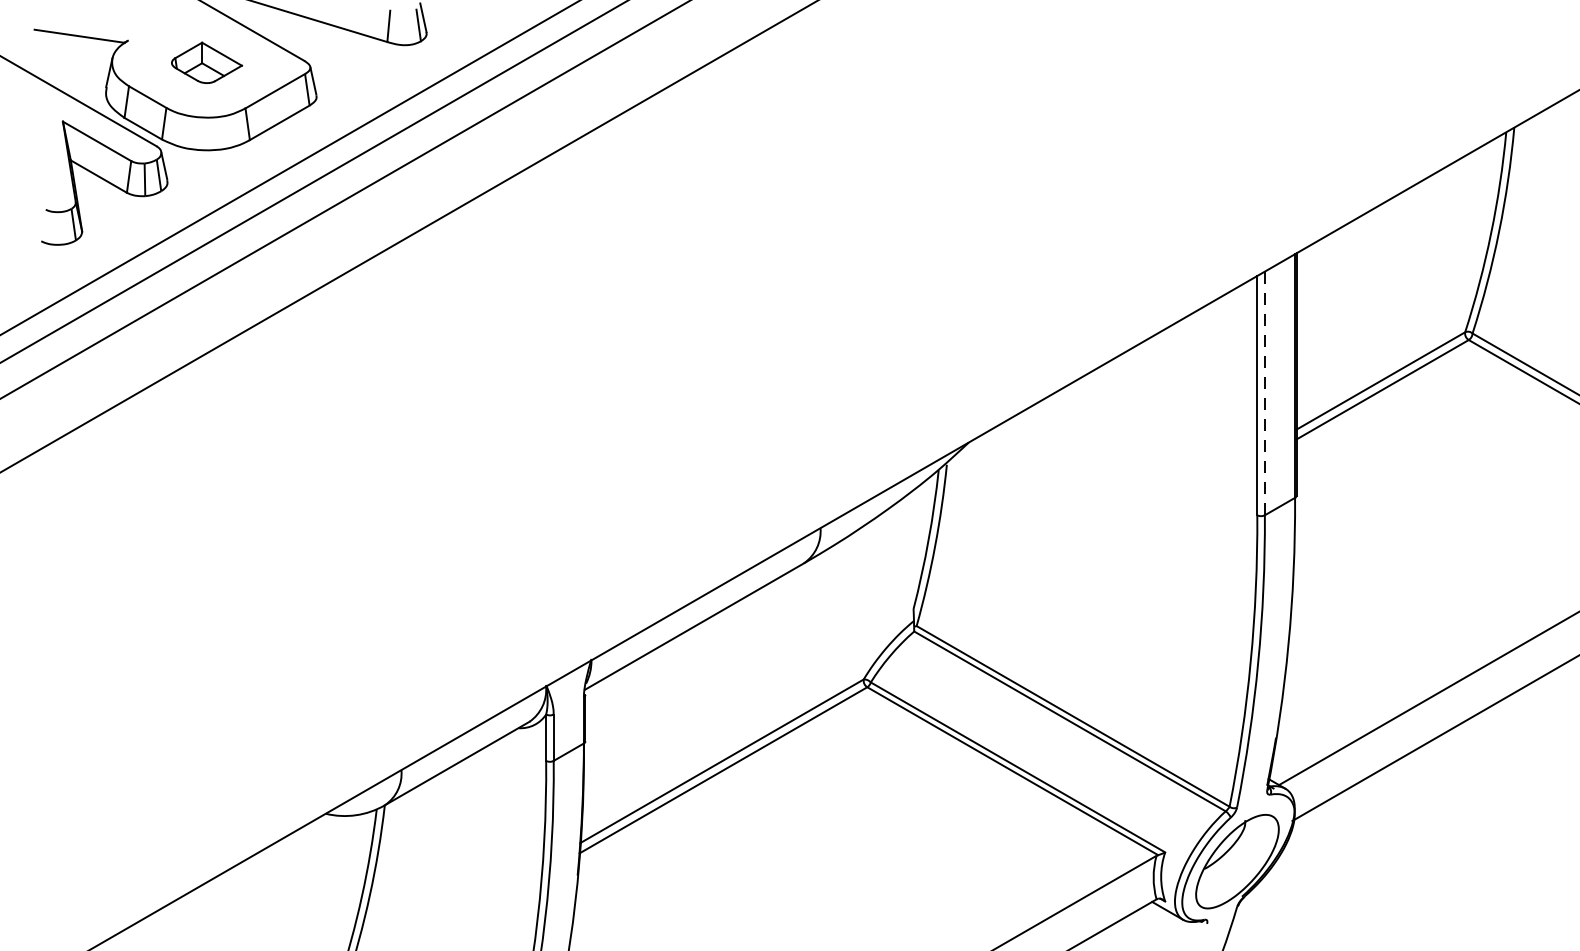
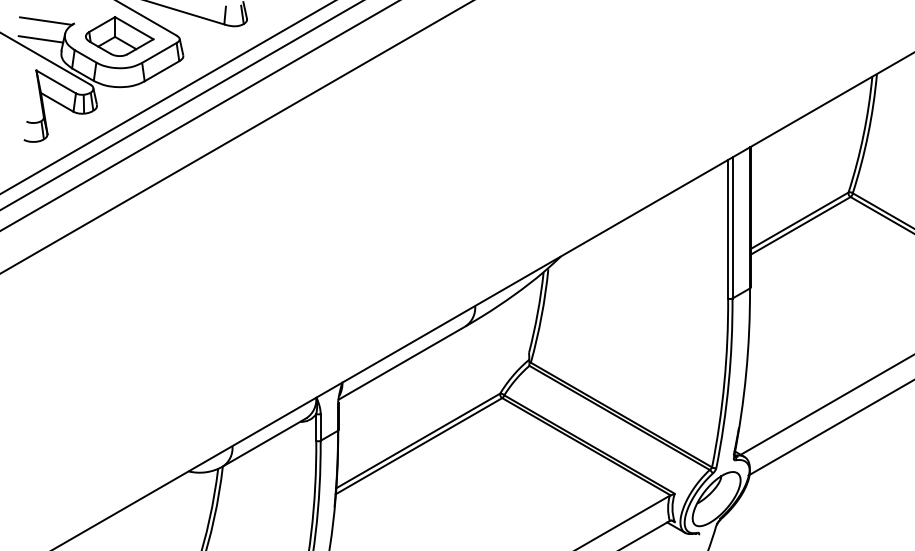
part: (206, 62) -> (119, 36), size x1.67
line: (69, 67) -> (40, 39), added
line: (1264, 392) -> (732, 227), dashed -> solid

